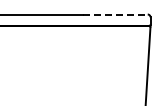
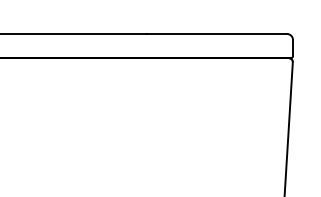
line: (115, 14) -> (217, 33), dashed -> solid

